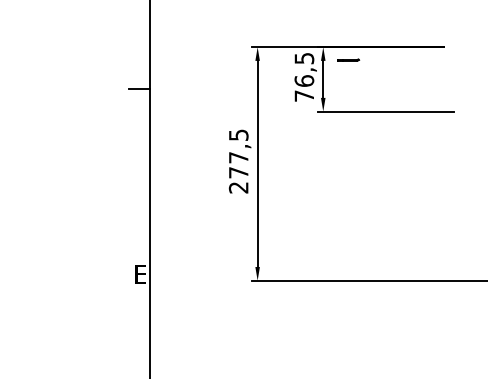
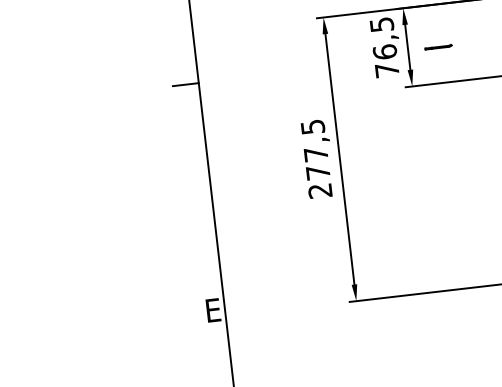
line: (348, 59) -> (438, 46), moved

